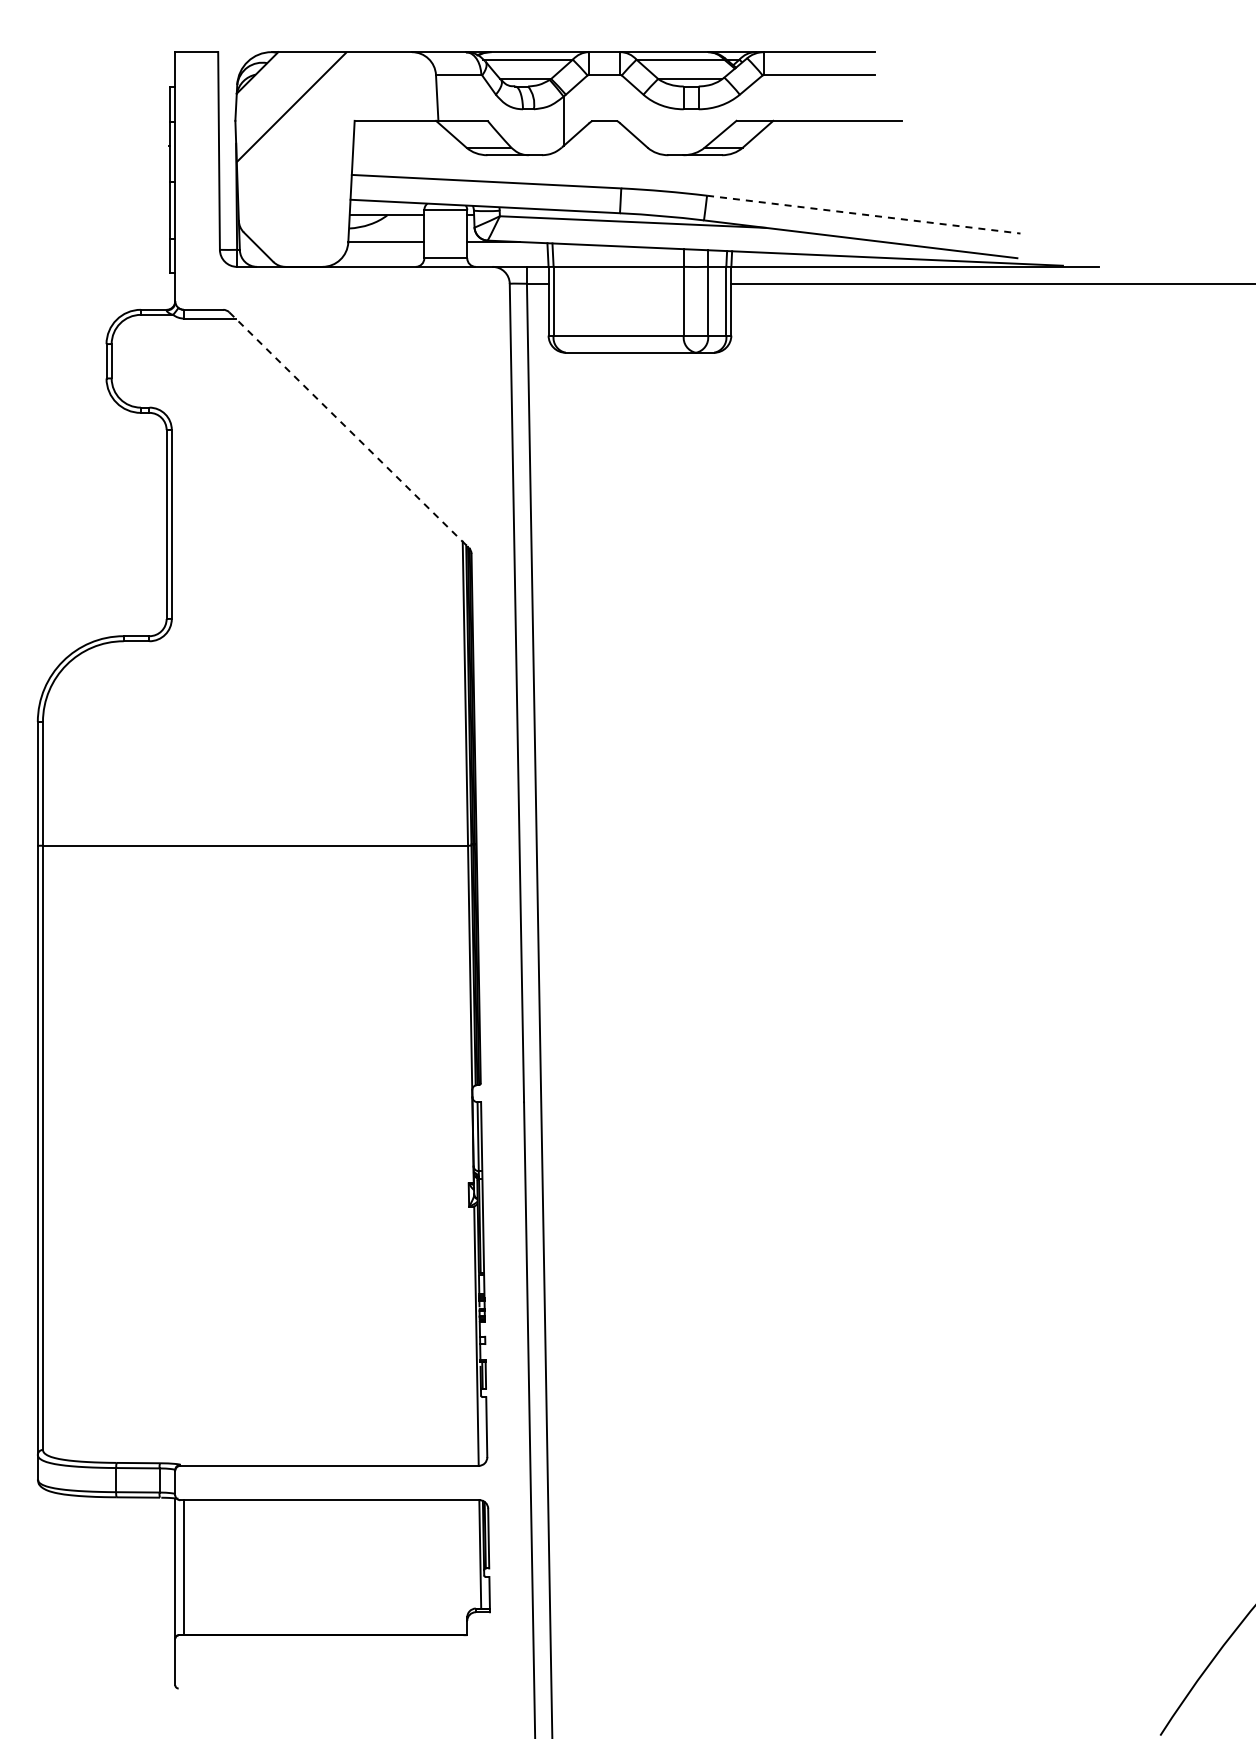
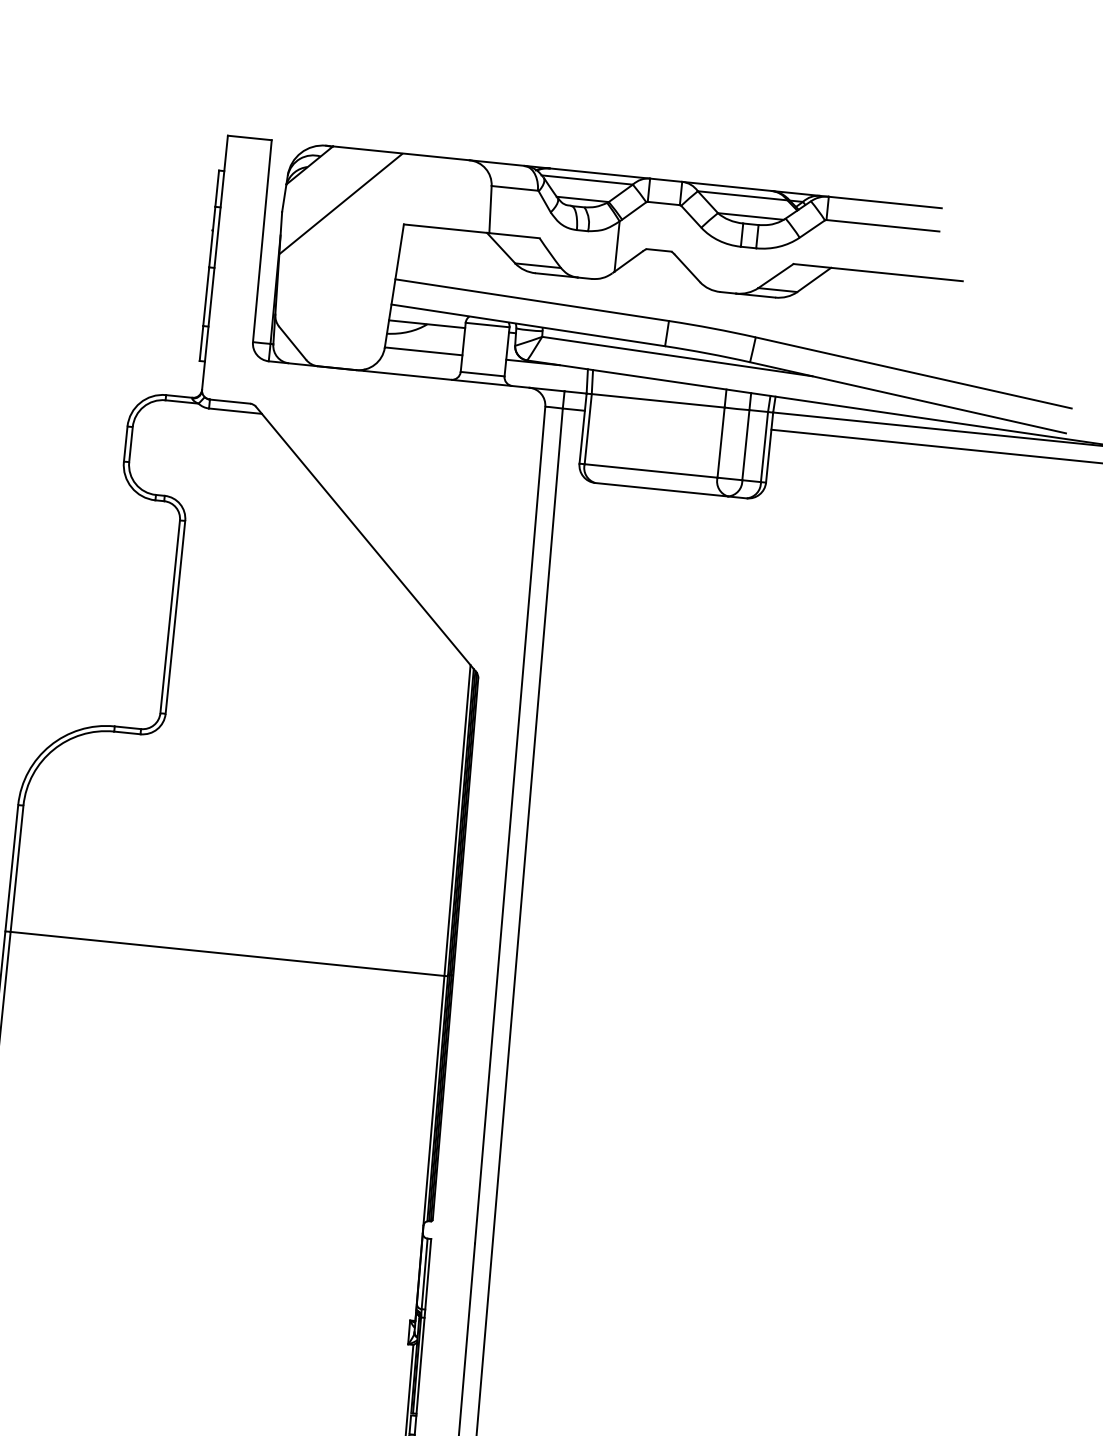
line: (863, 214) -> (913, 372), dashed -> solid
line: (349, 430) -> (366, 539), dashed -> solid

